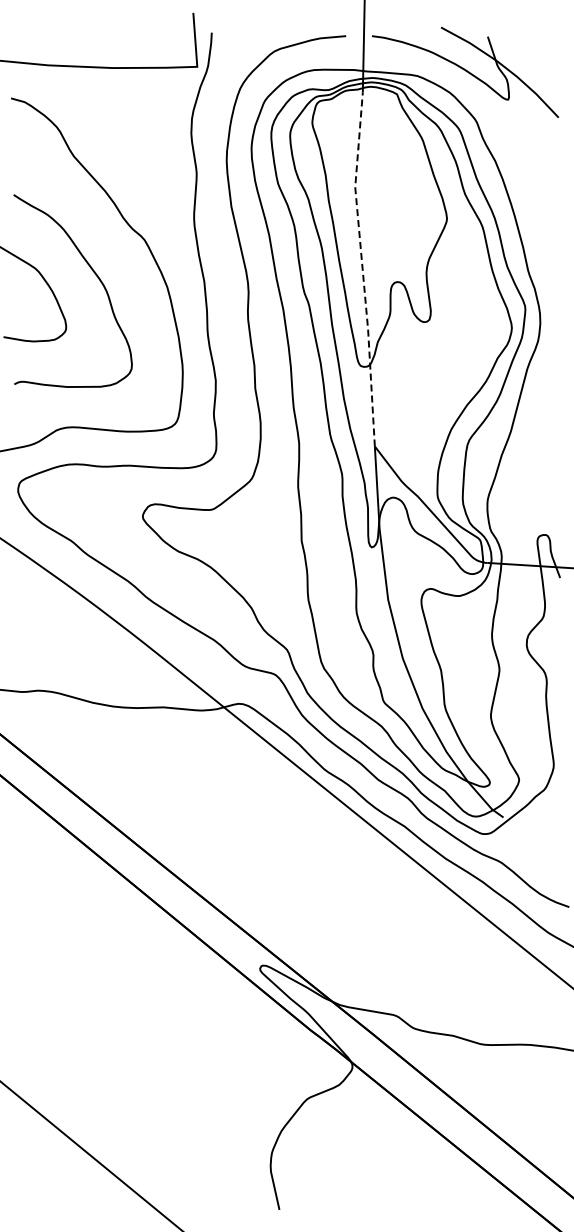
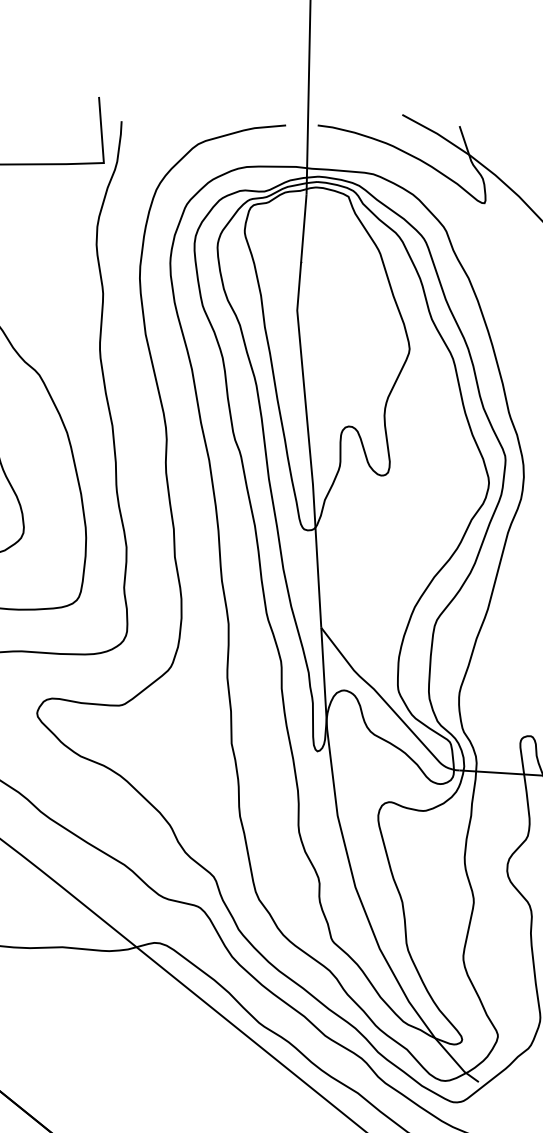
line: (362, 268) -> (306, 409), dashed -> solid

